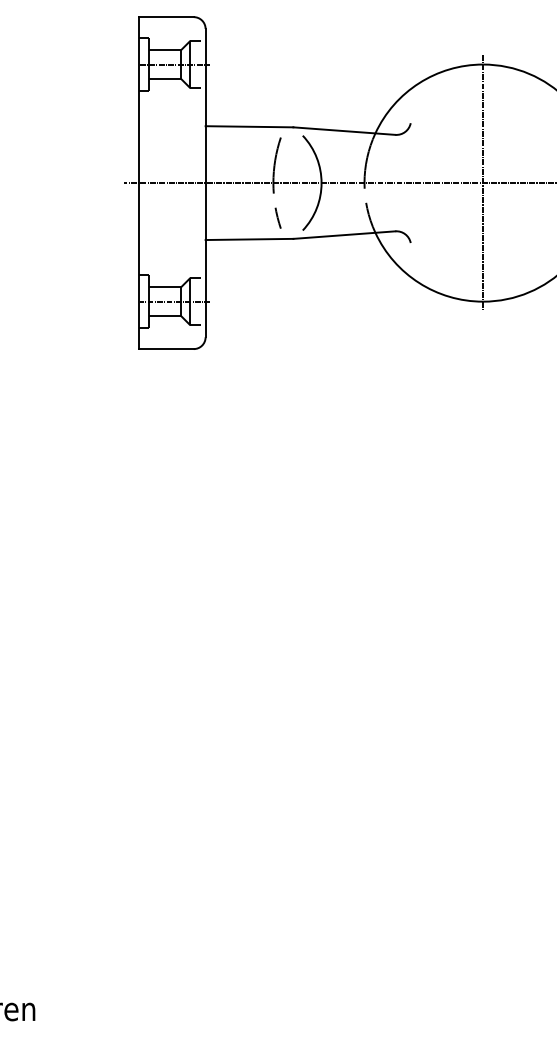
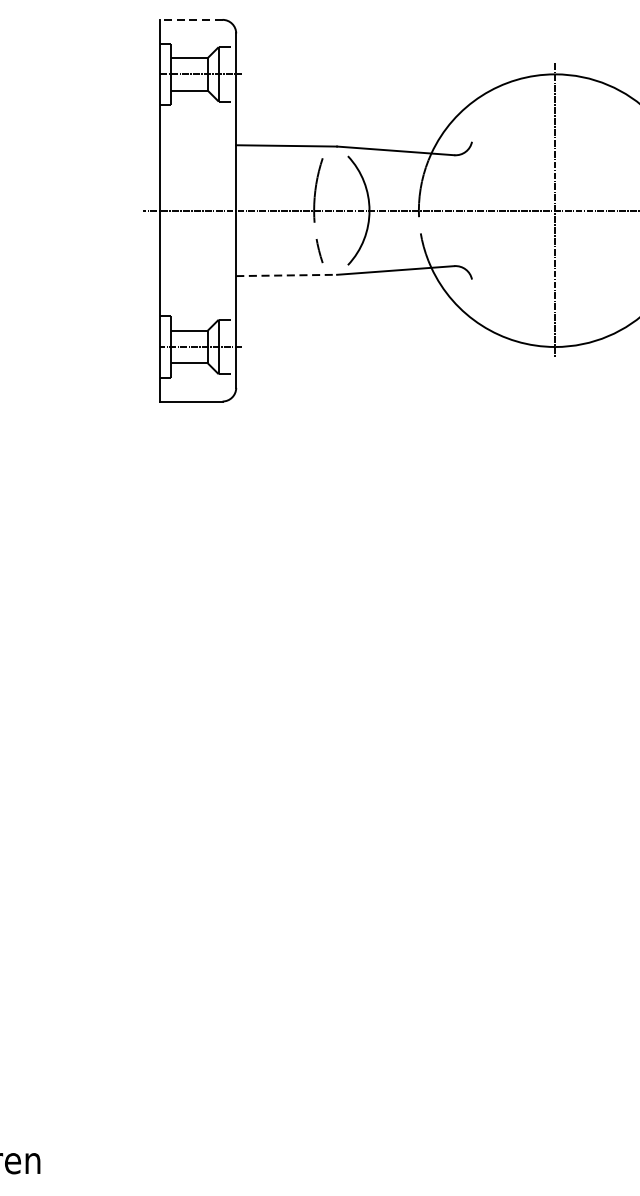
line: (166, 17) -> (191, 20), solid -> dashed
line: (249, 239) -> (286, 275), solid -> dashed

